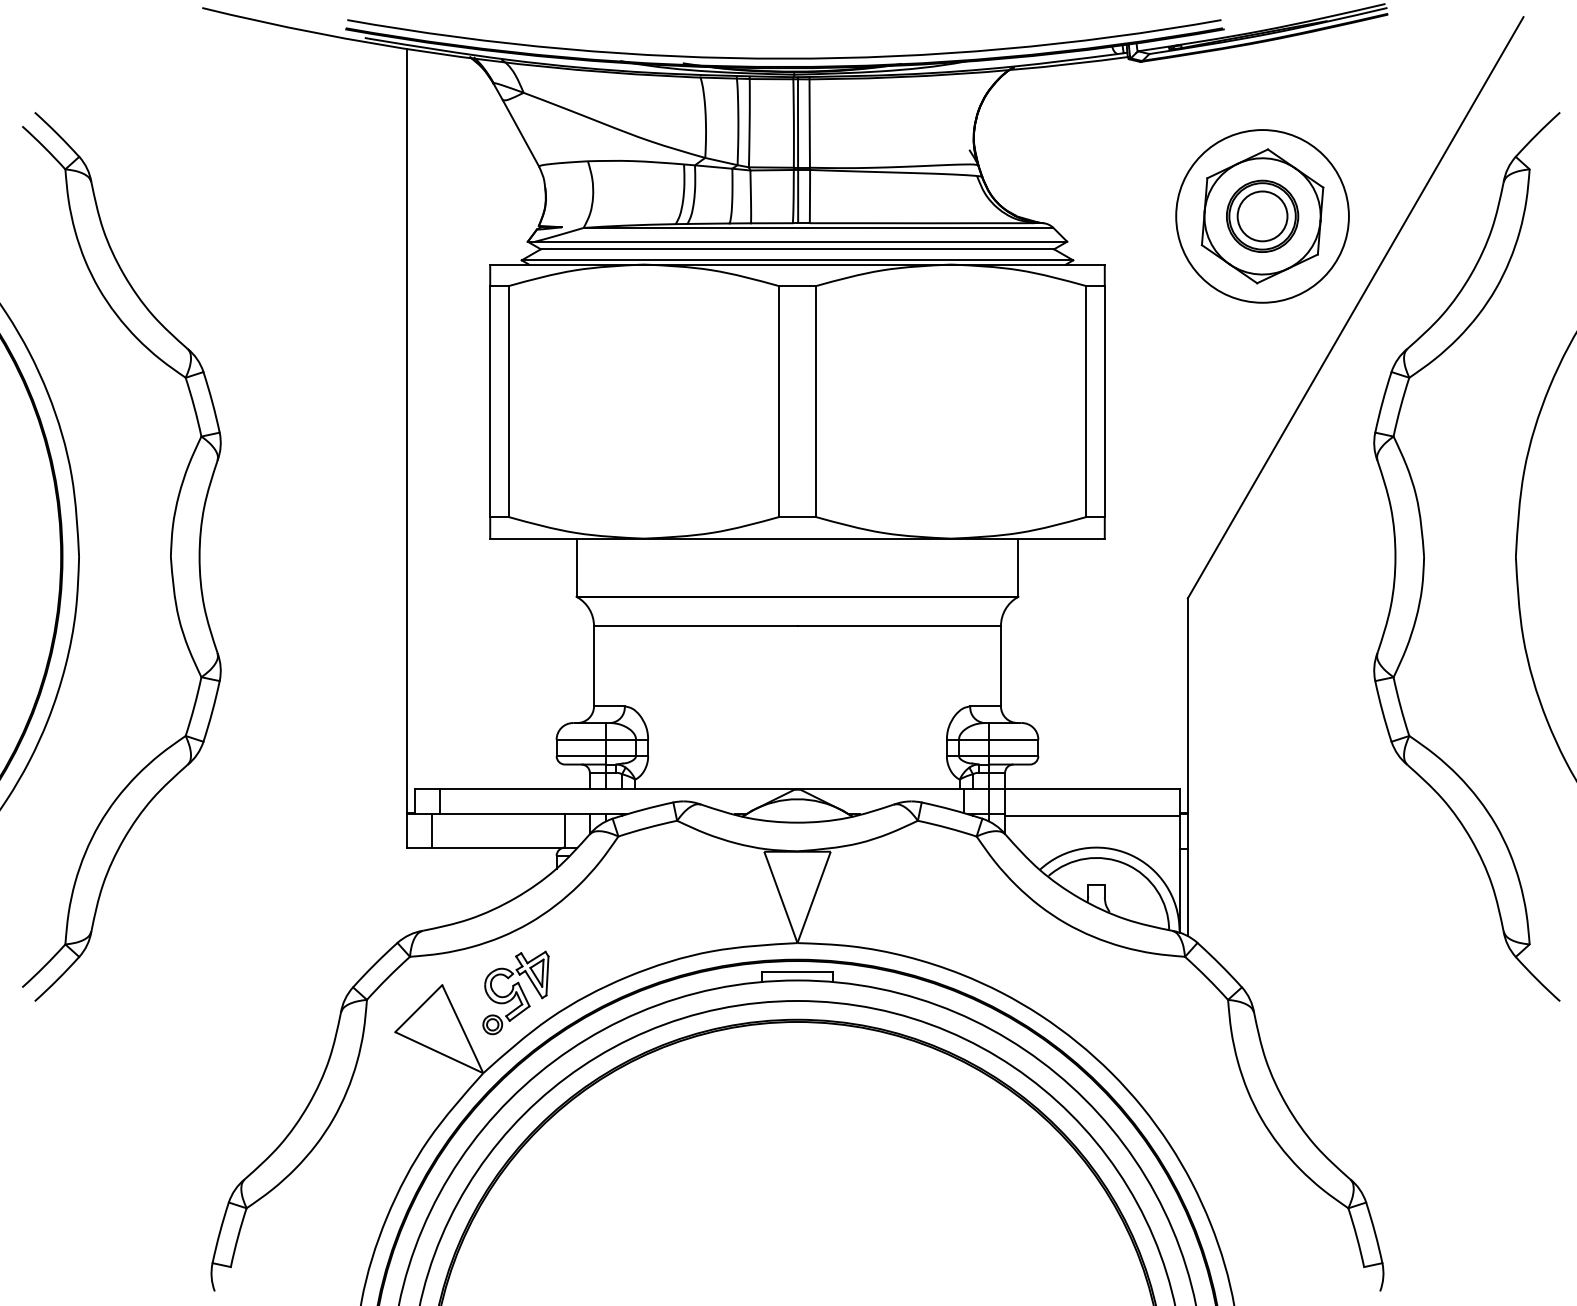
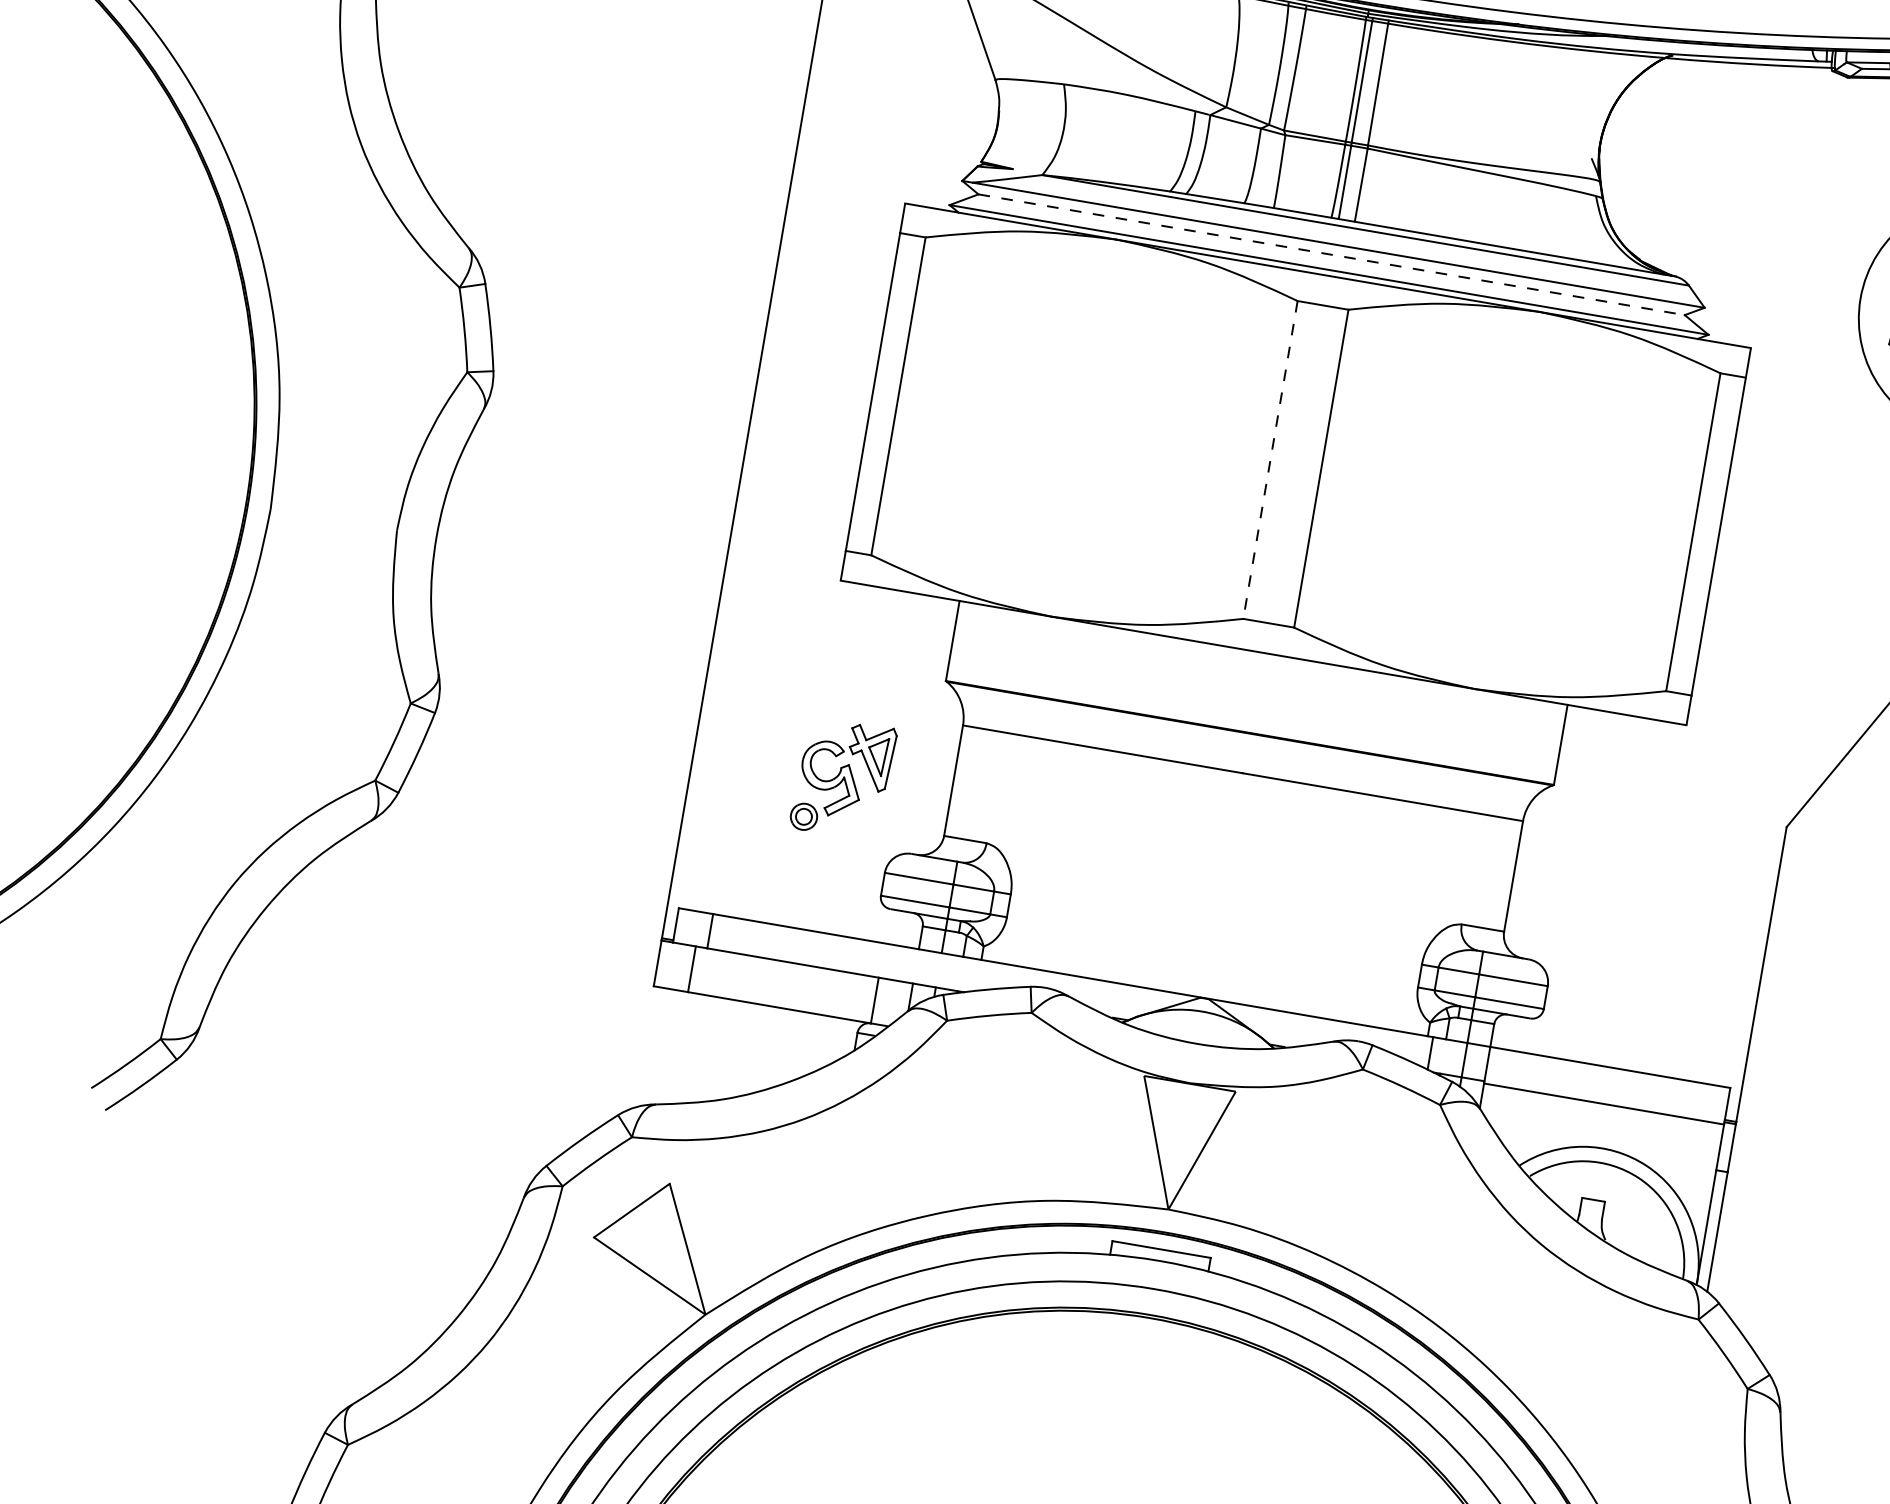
line: (797, 249) -> (1331, 255), solid -> dashed
line: (779, 402) -> (1270, 461), solid -> dashed
part: (515, 992) -> (842, 777), moved

